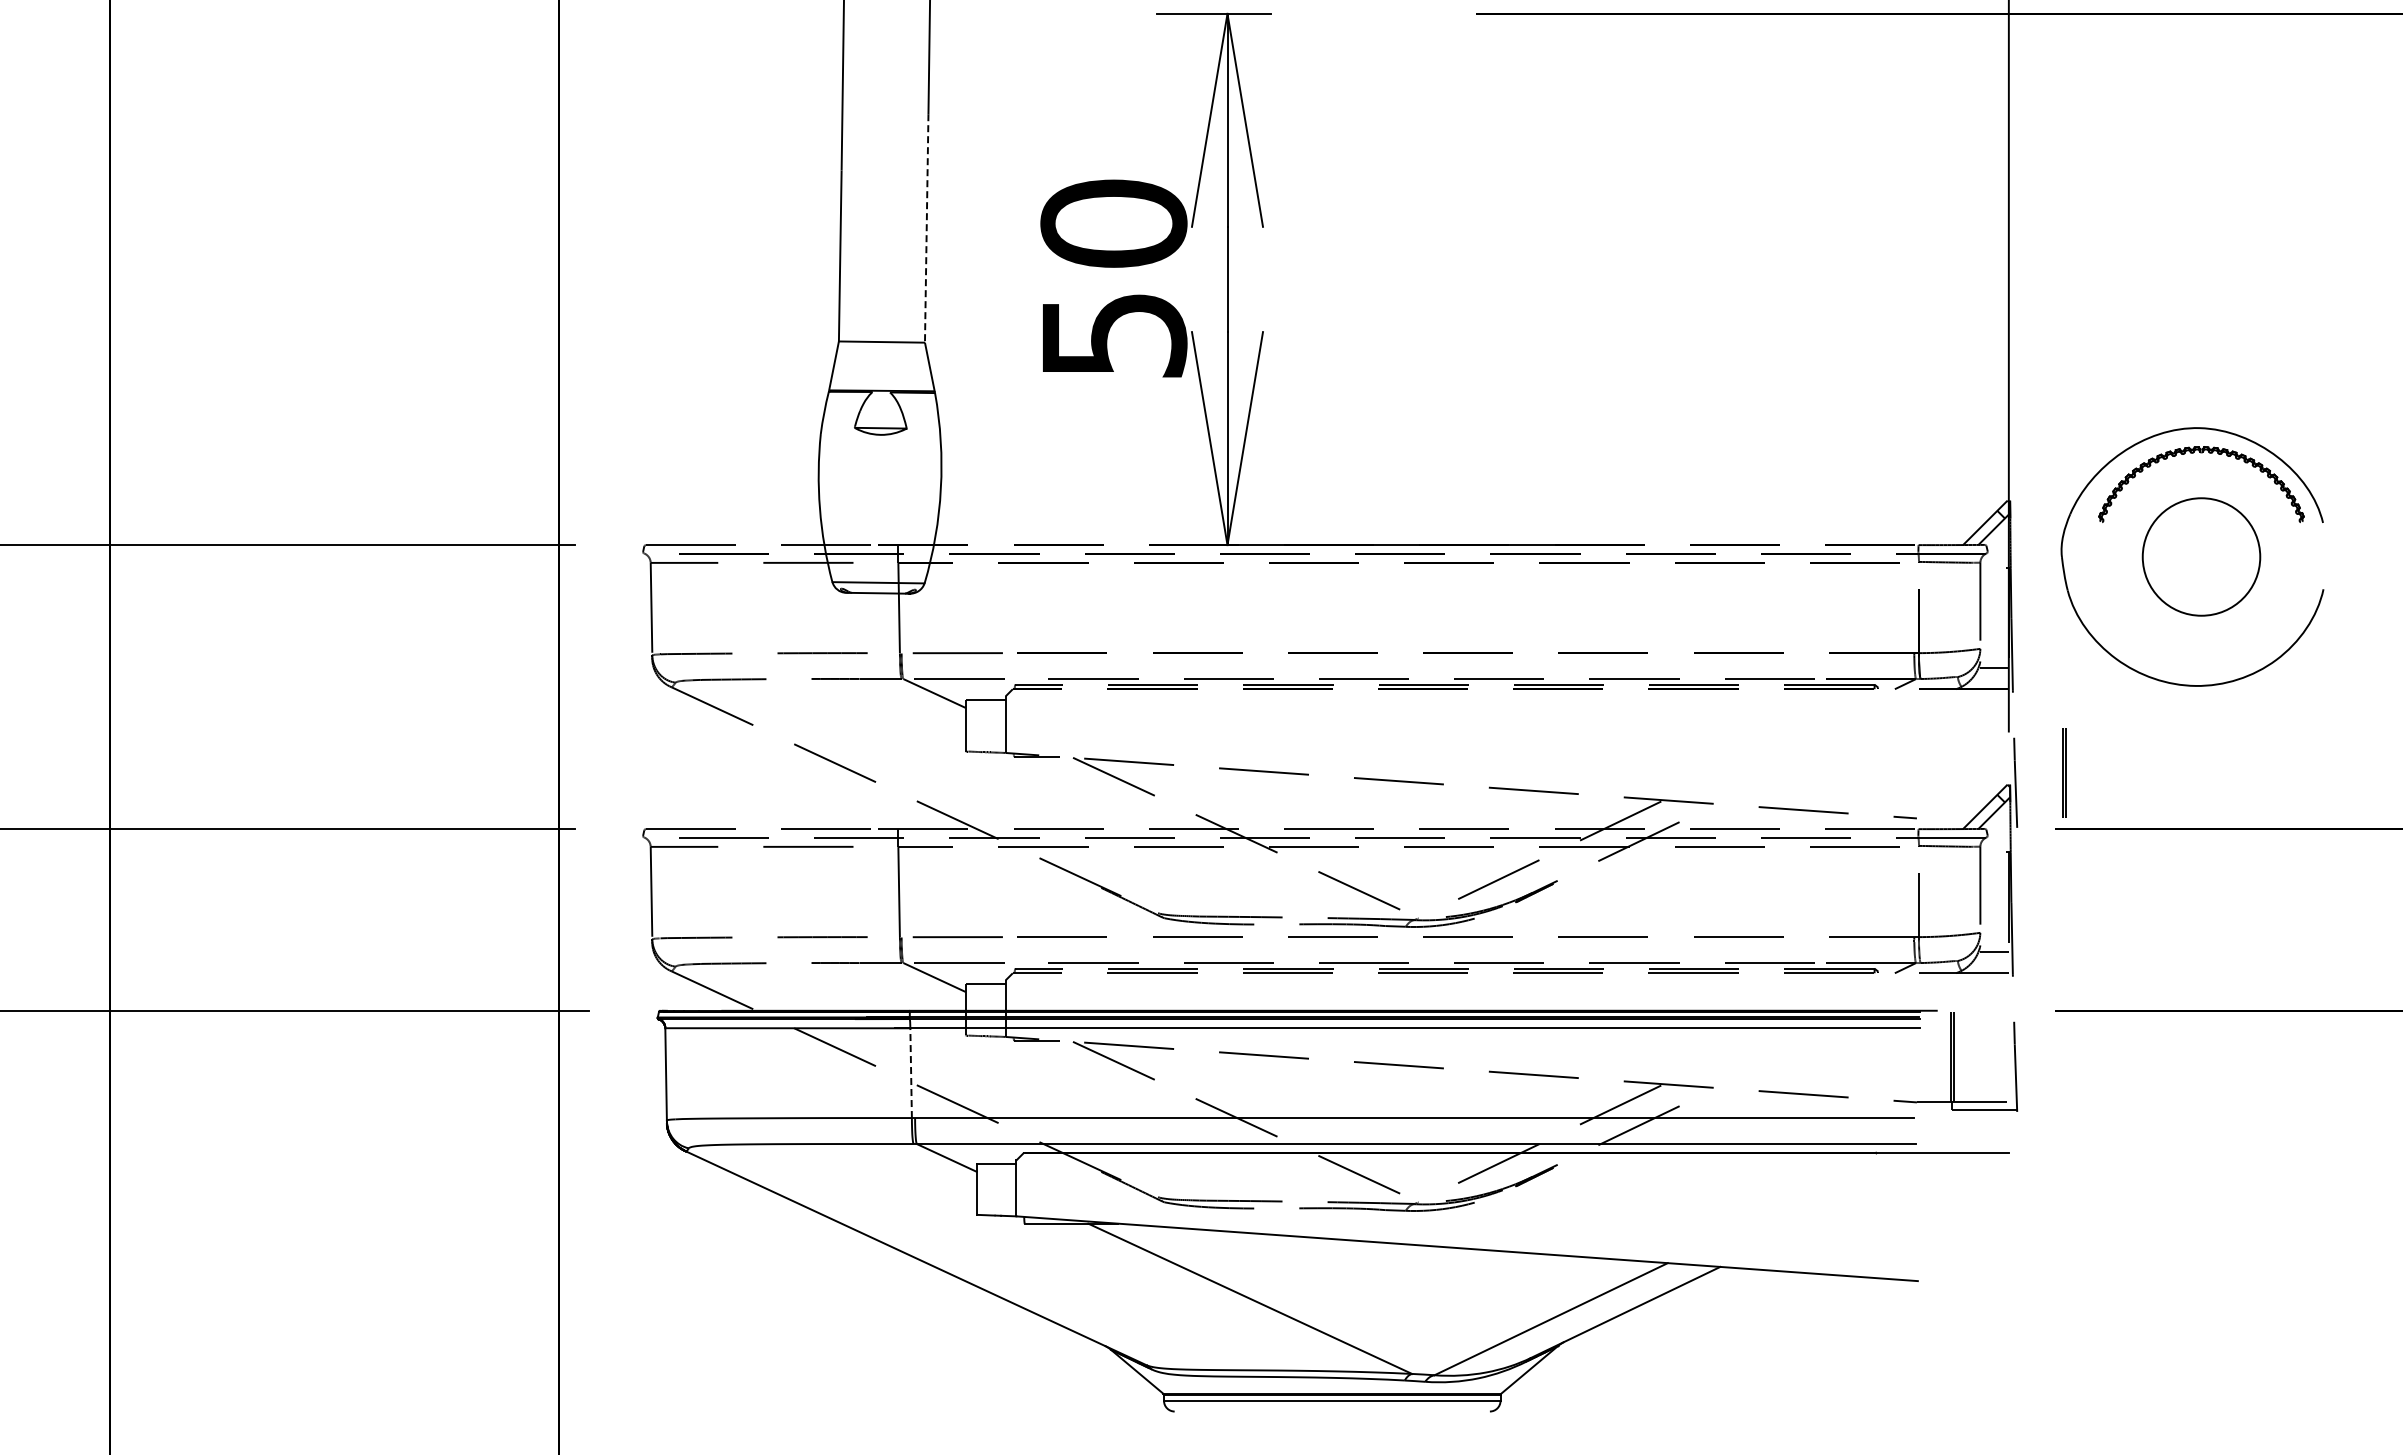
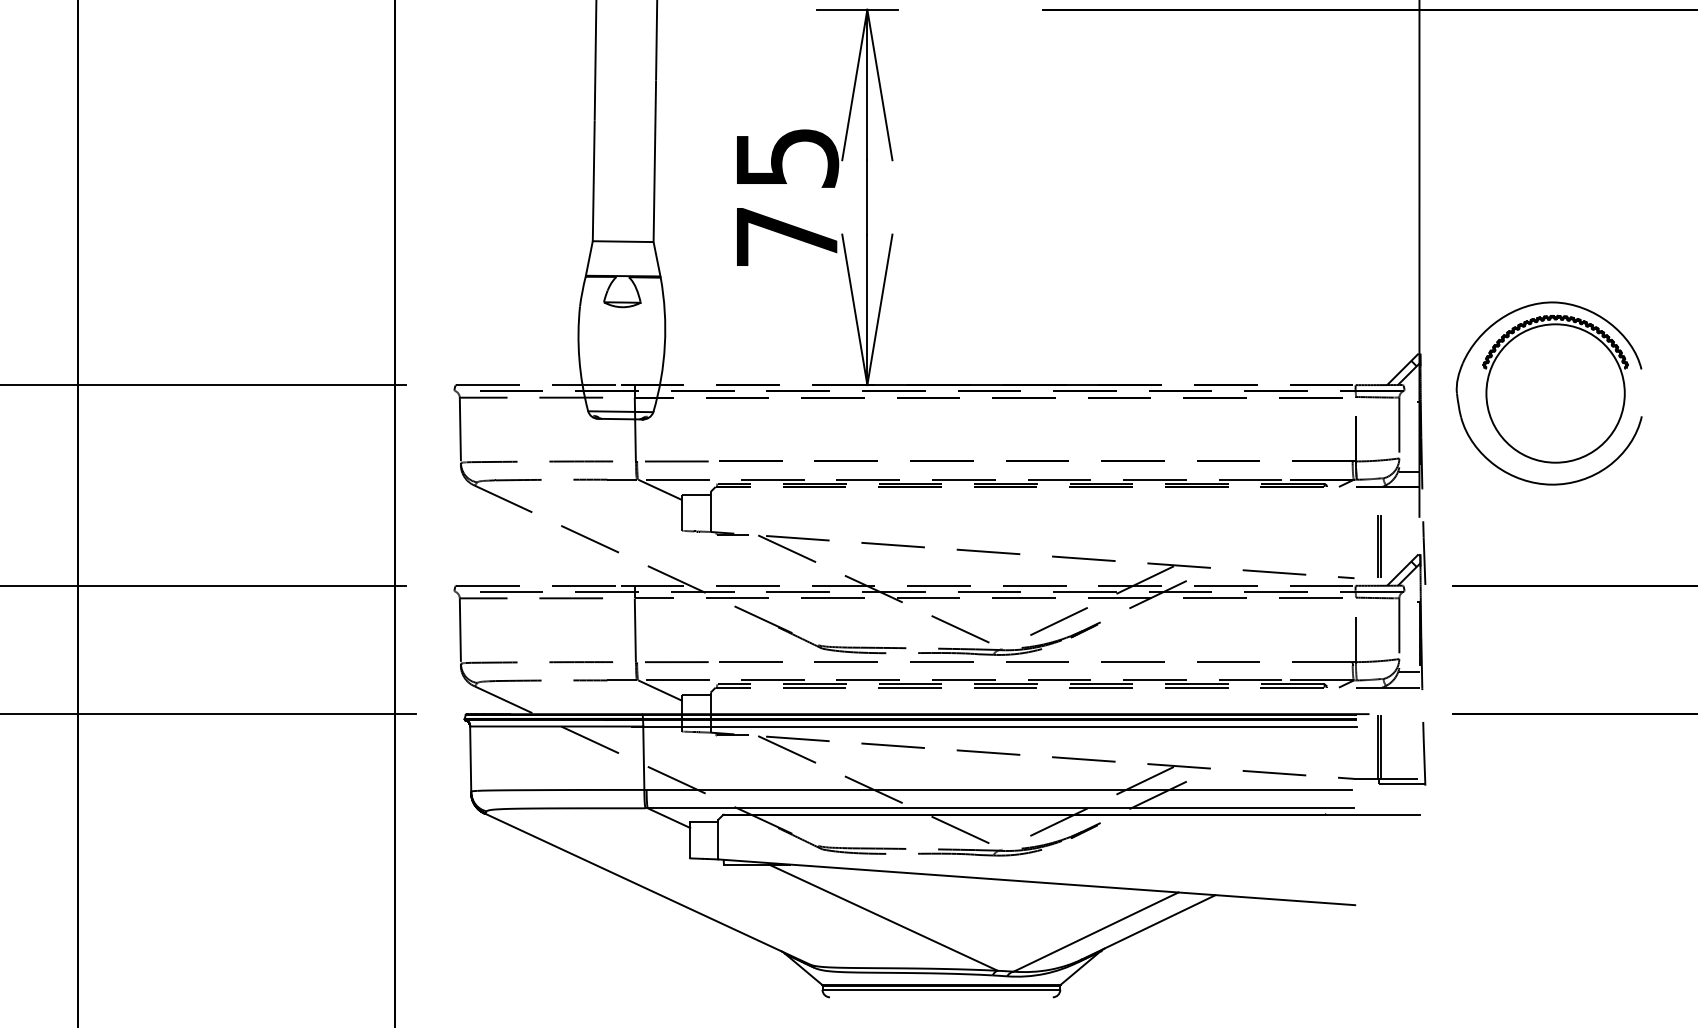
line: (926, 228) -> (654, 161), dashed -> solid
text: (1113, 278) -> (786, 196), 50 -> 75
circle: (2201, 556) -> (1555, 393), size x1.67
line: (2063, 772) -> (1378, 545), moved
line: (911, 1073) -> (644, 758), dashed -> solid

